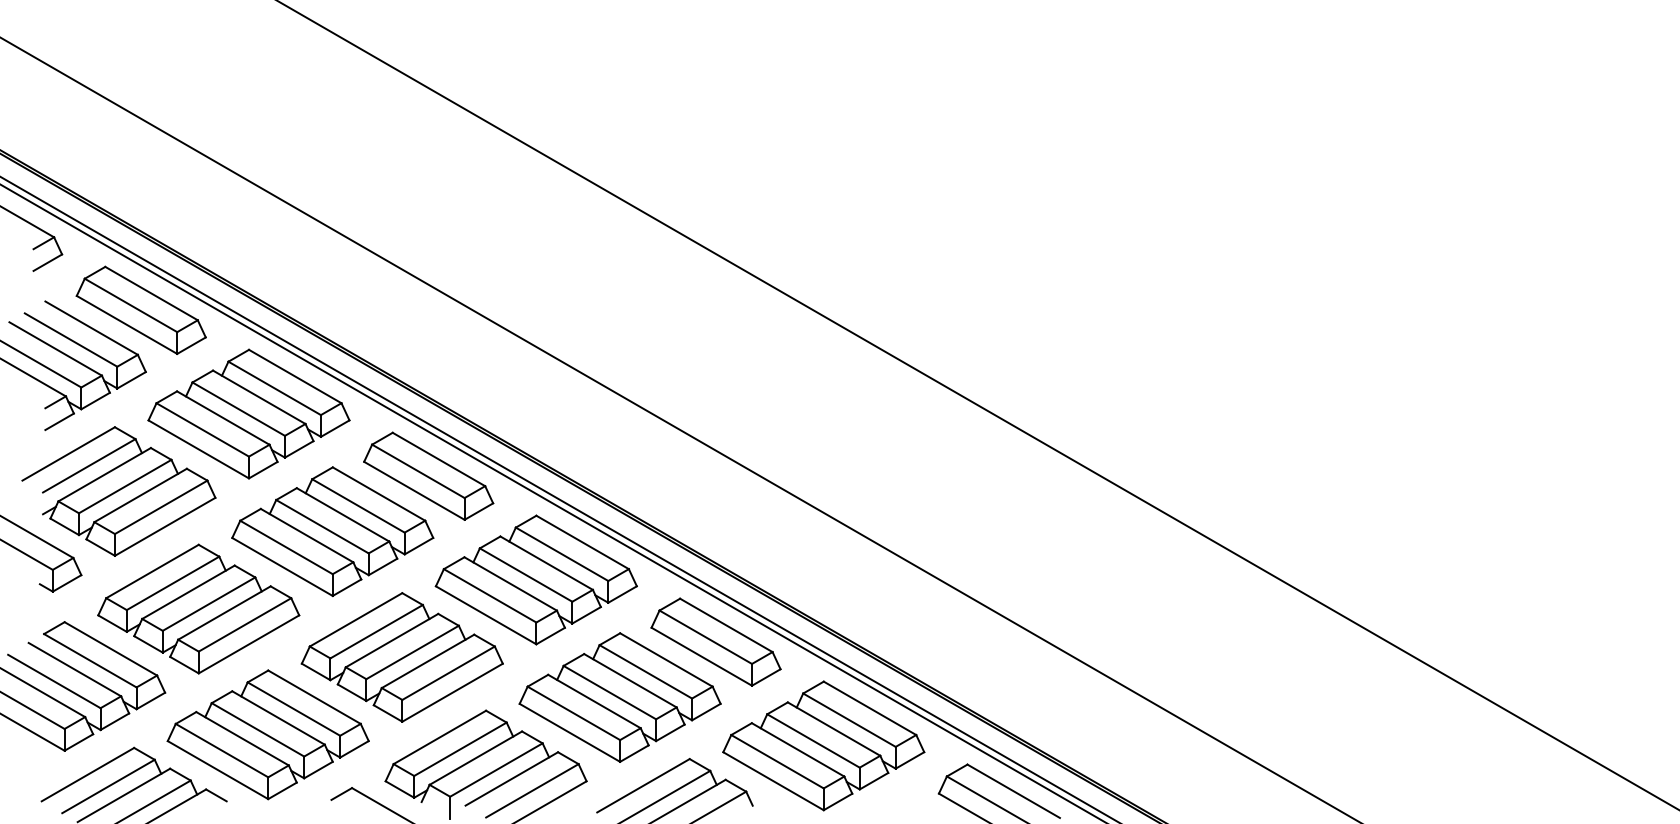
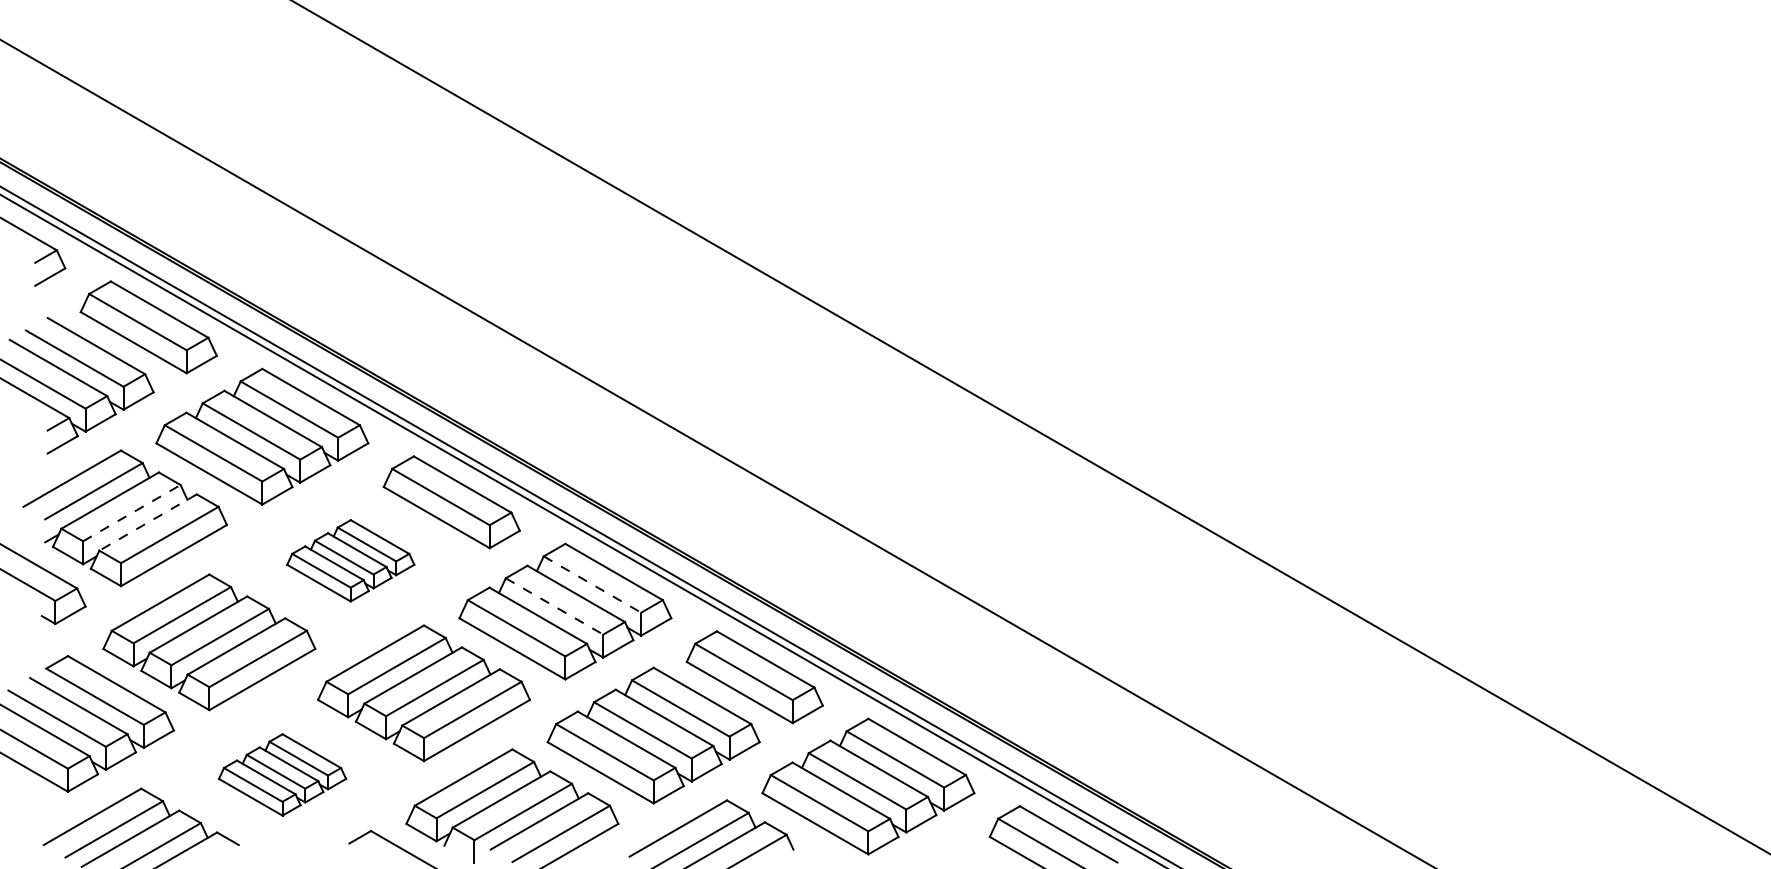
line: (125, 486) -> (132, 513), solid -> dashed
line: (140, 495) -> (147, 522), solid -> dashed
part: (332, 531) -> (350, 560), size x0.6
line: (562, 554) -> (592, 584), solid -> dashed
line: (526, 575) -> (554, 606), solid -> dashed
part: (267, 734) -> (281, 774), size x0.6

